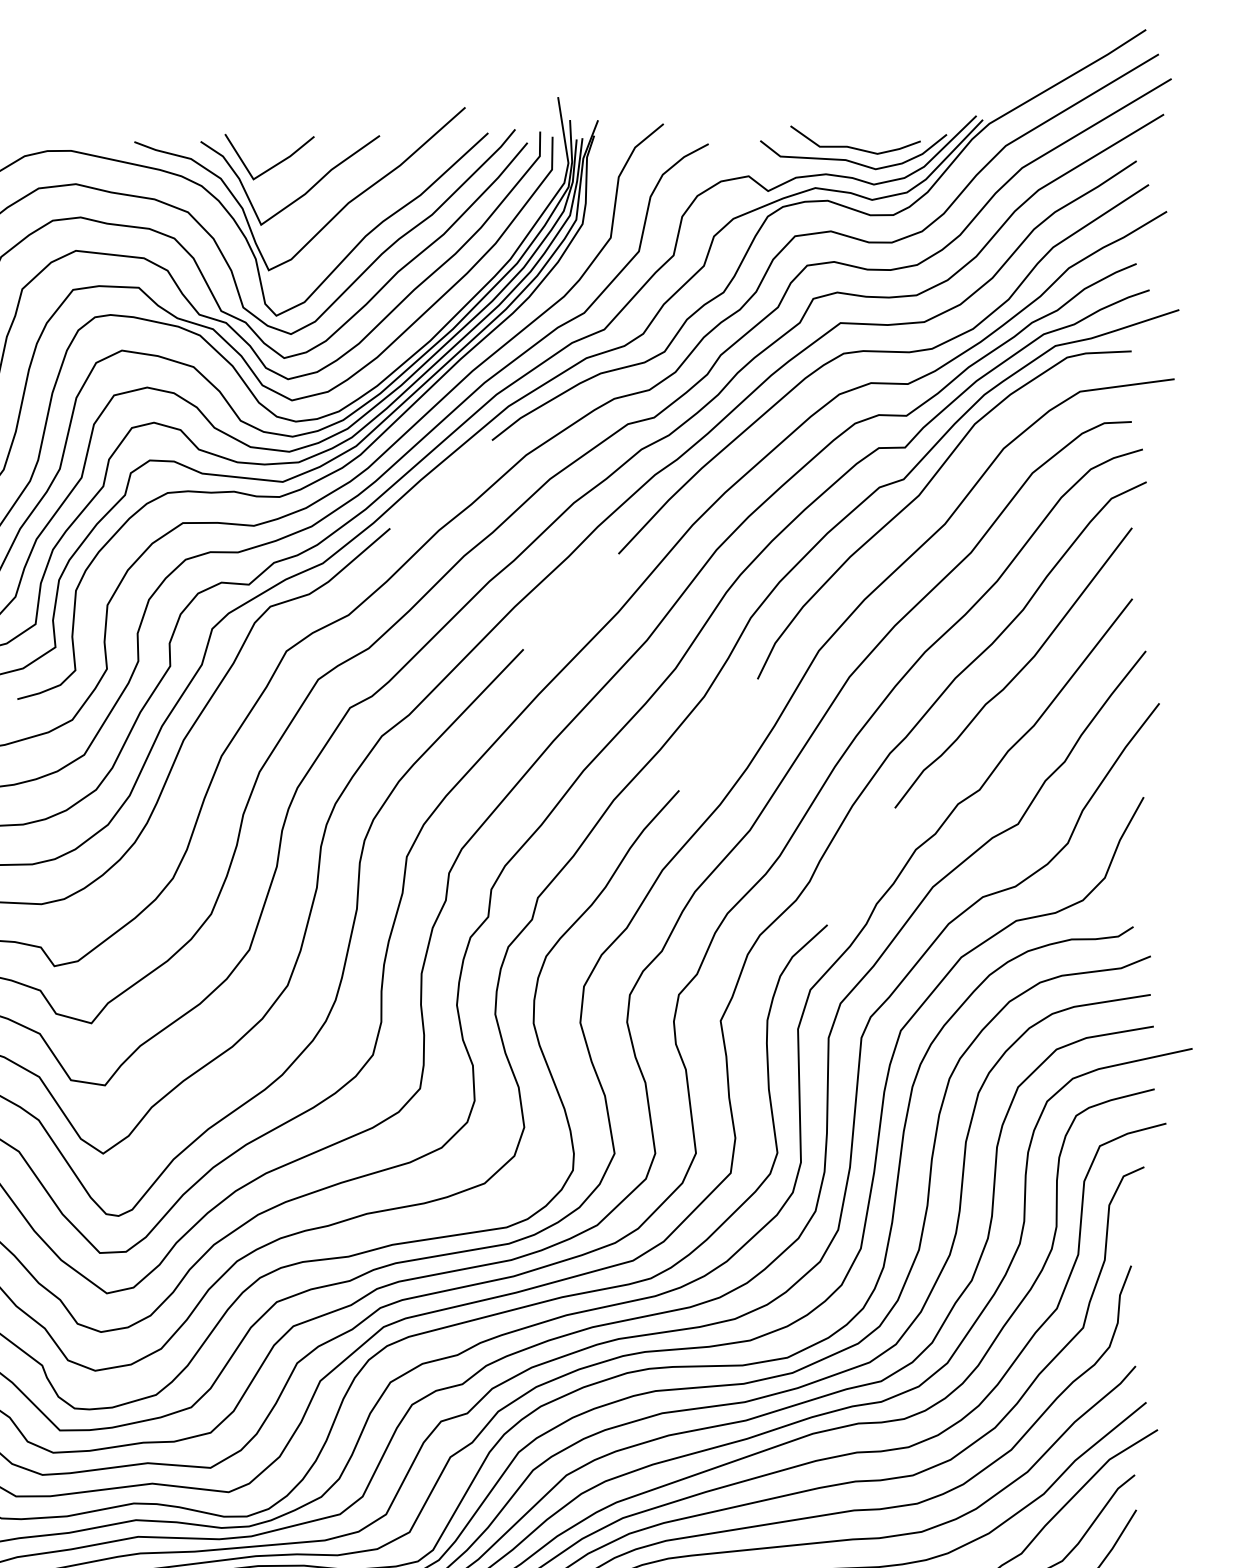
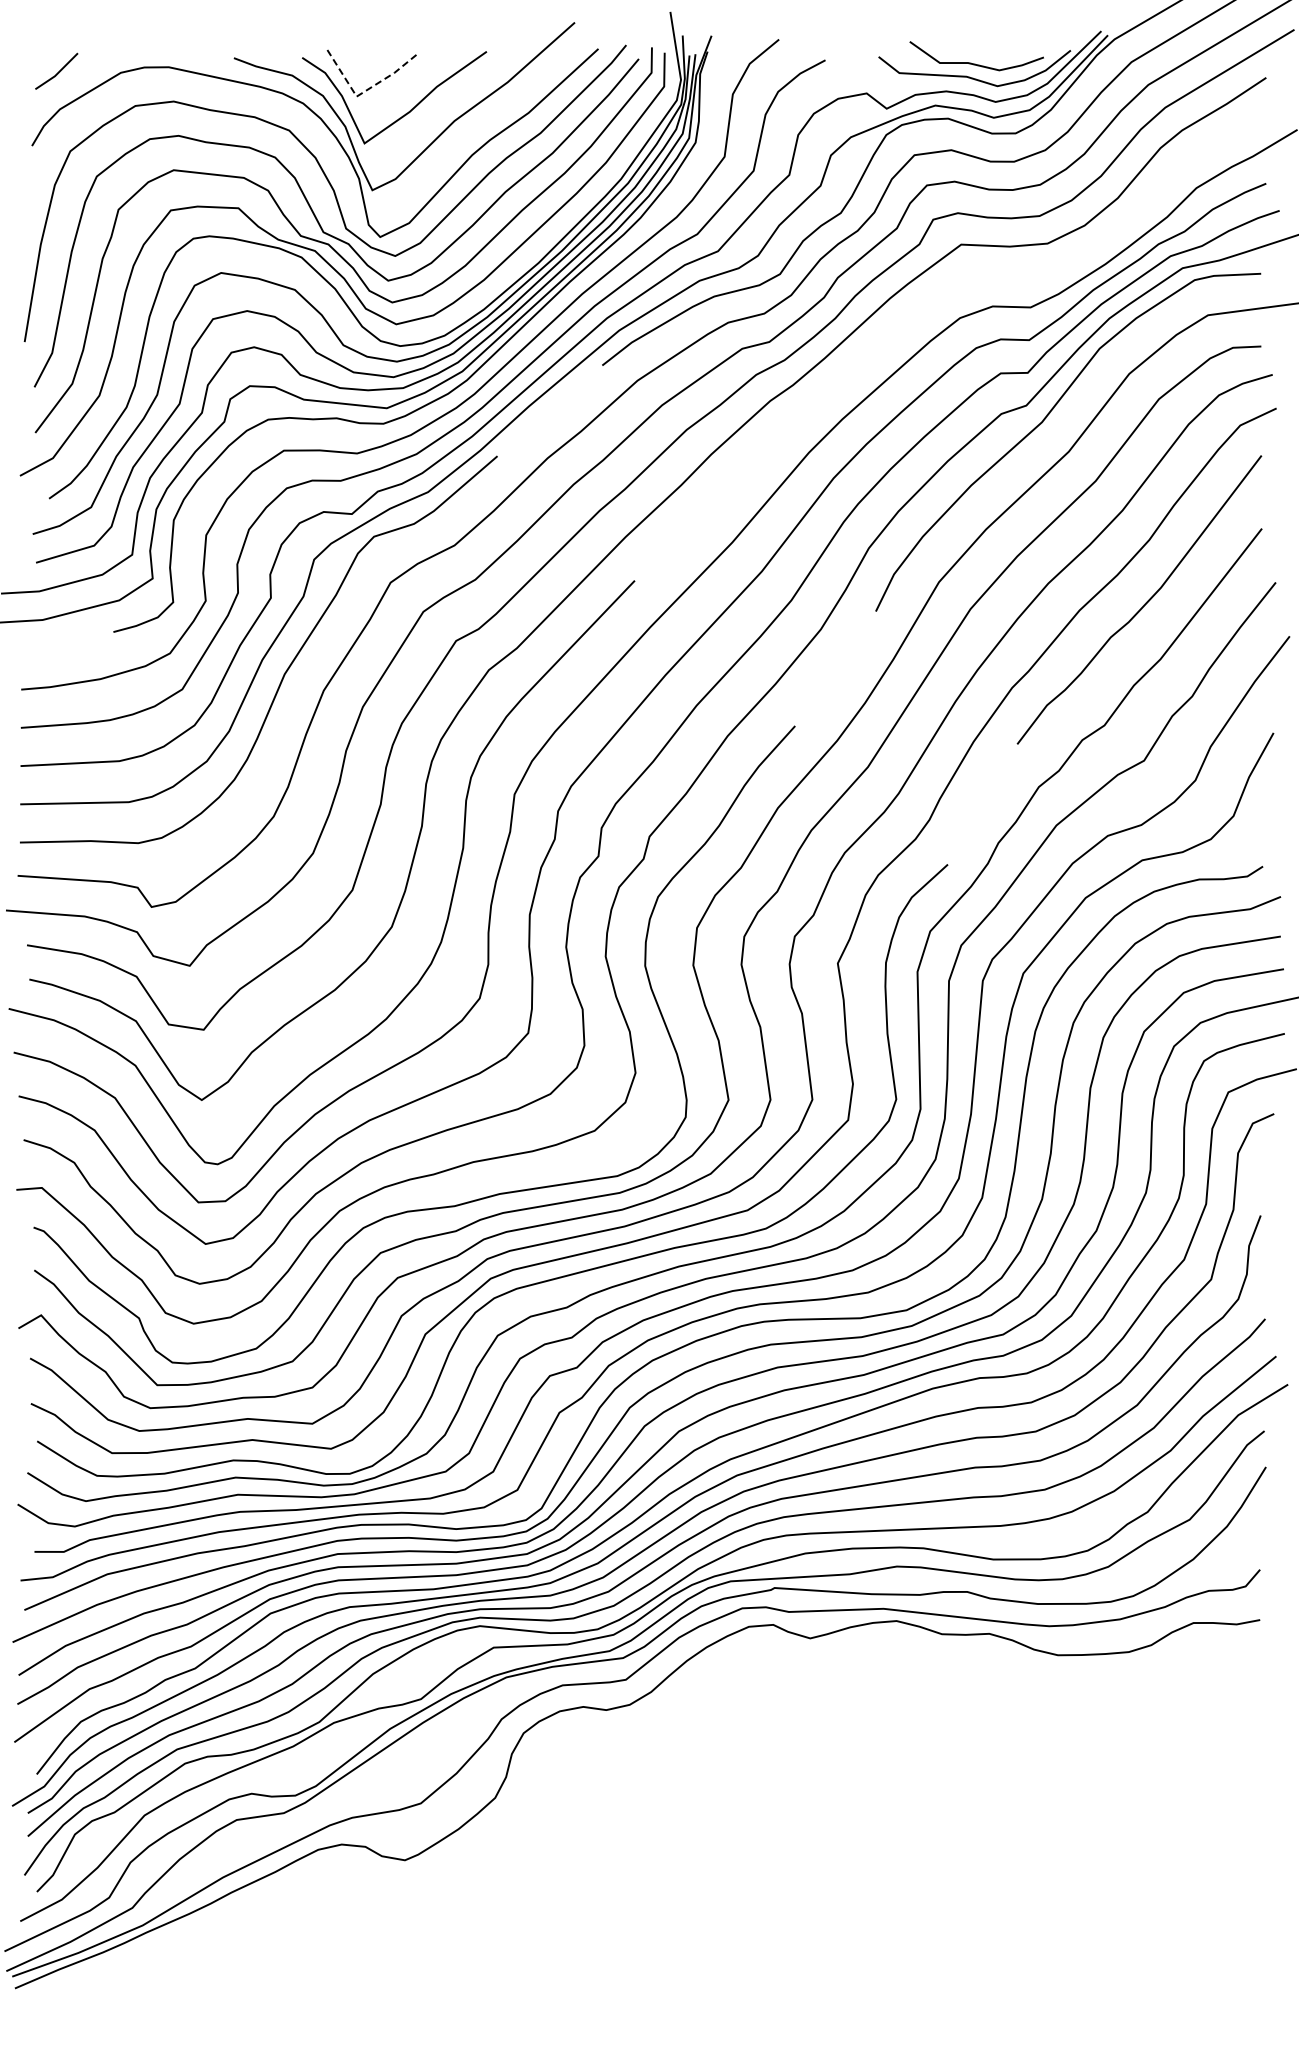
line: (262, 173) -> (365, 90), solid -> dashed
curve: (888, 353) -> (1010, 275), removed

